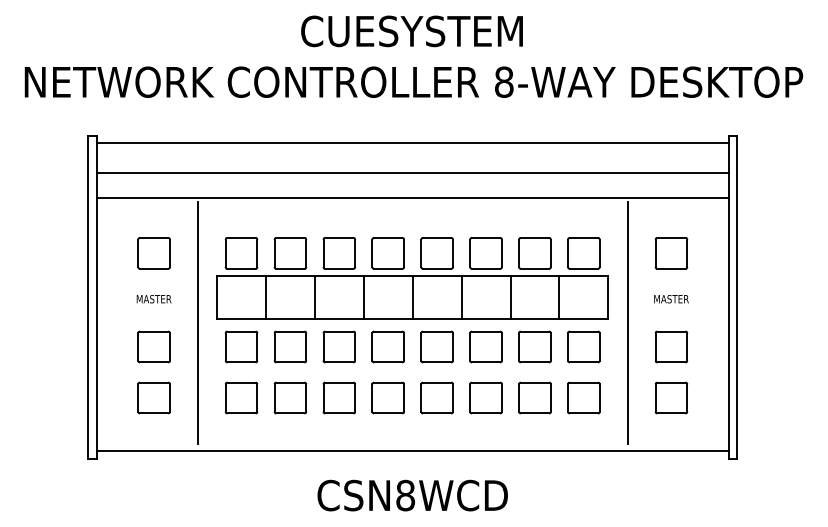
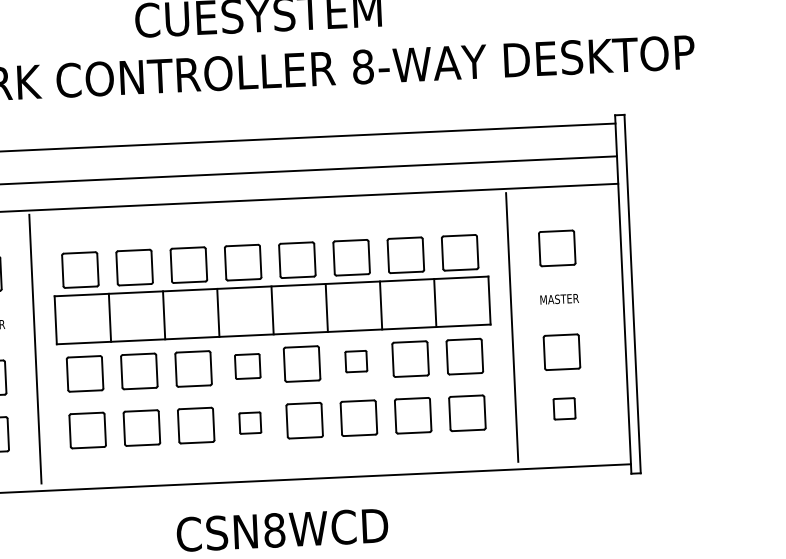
part: (387, 346) -> (246, 366), size x0.7
part: (485, 346) -> (355, 361), size x0.6
part: (387, 397) -> (249, 422), size x0.6
part: (671, 397) -> (564, 408), size x0.6

